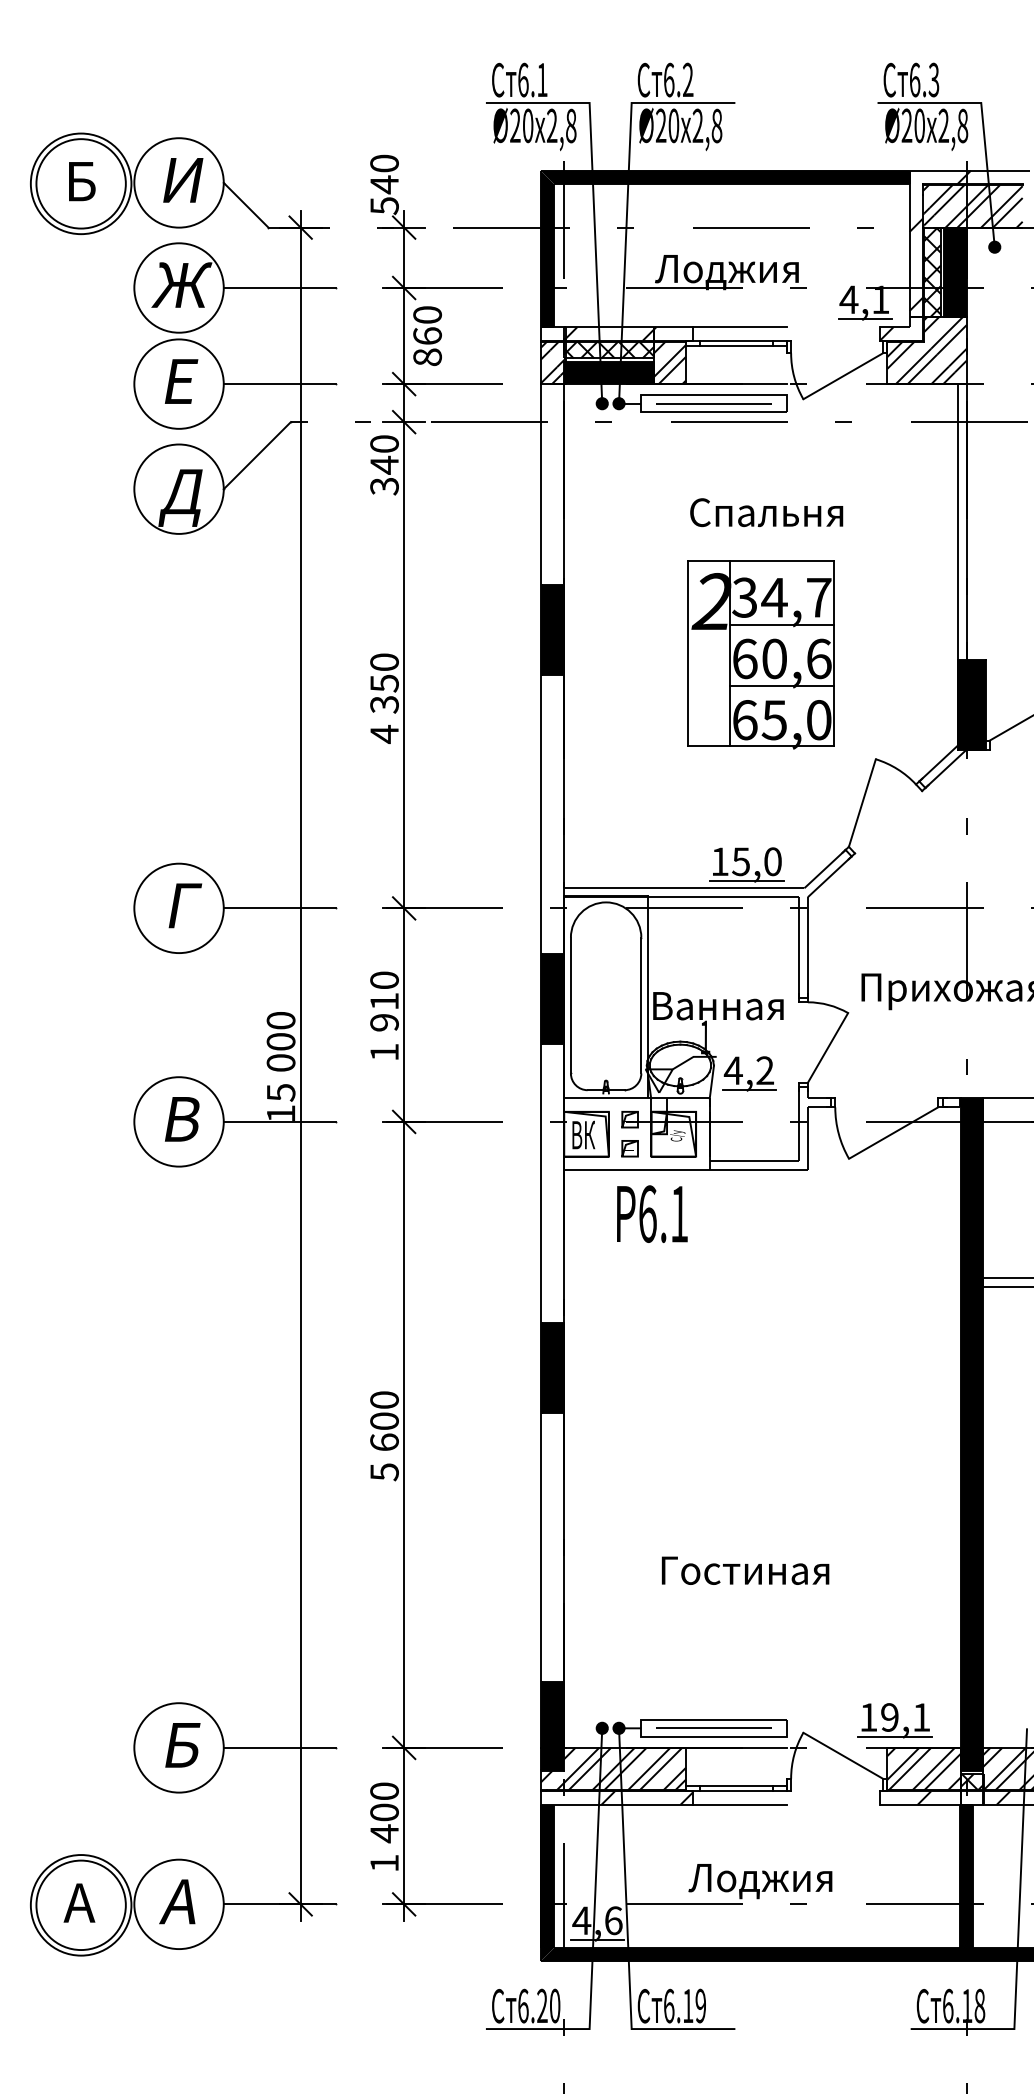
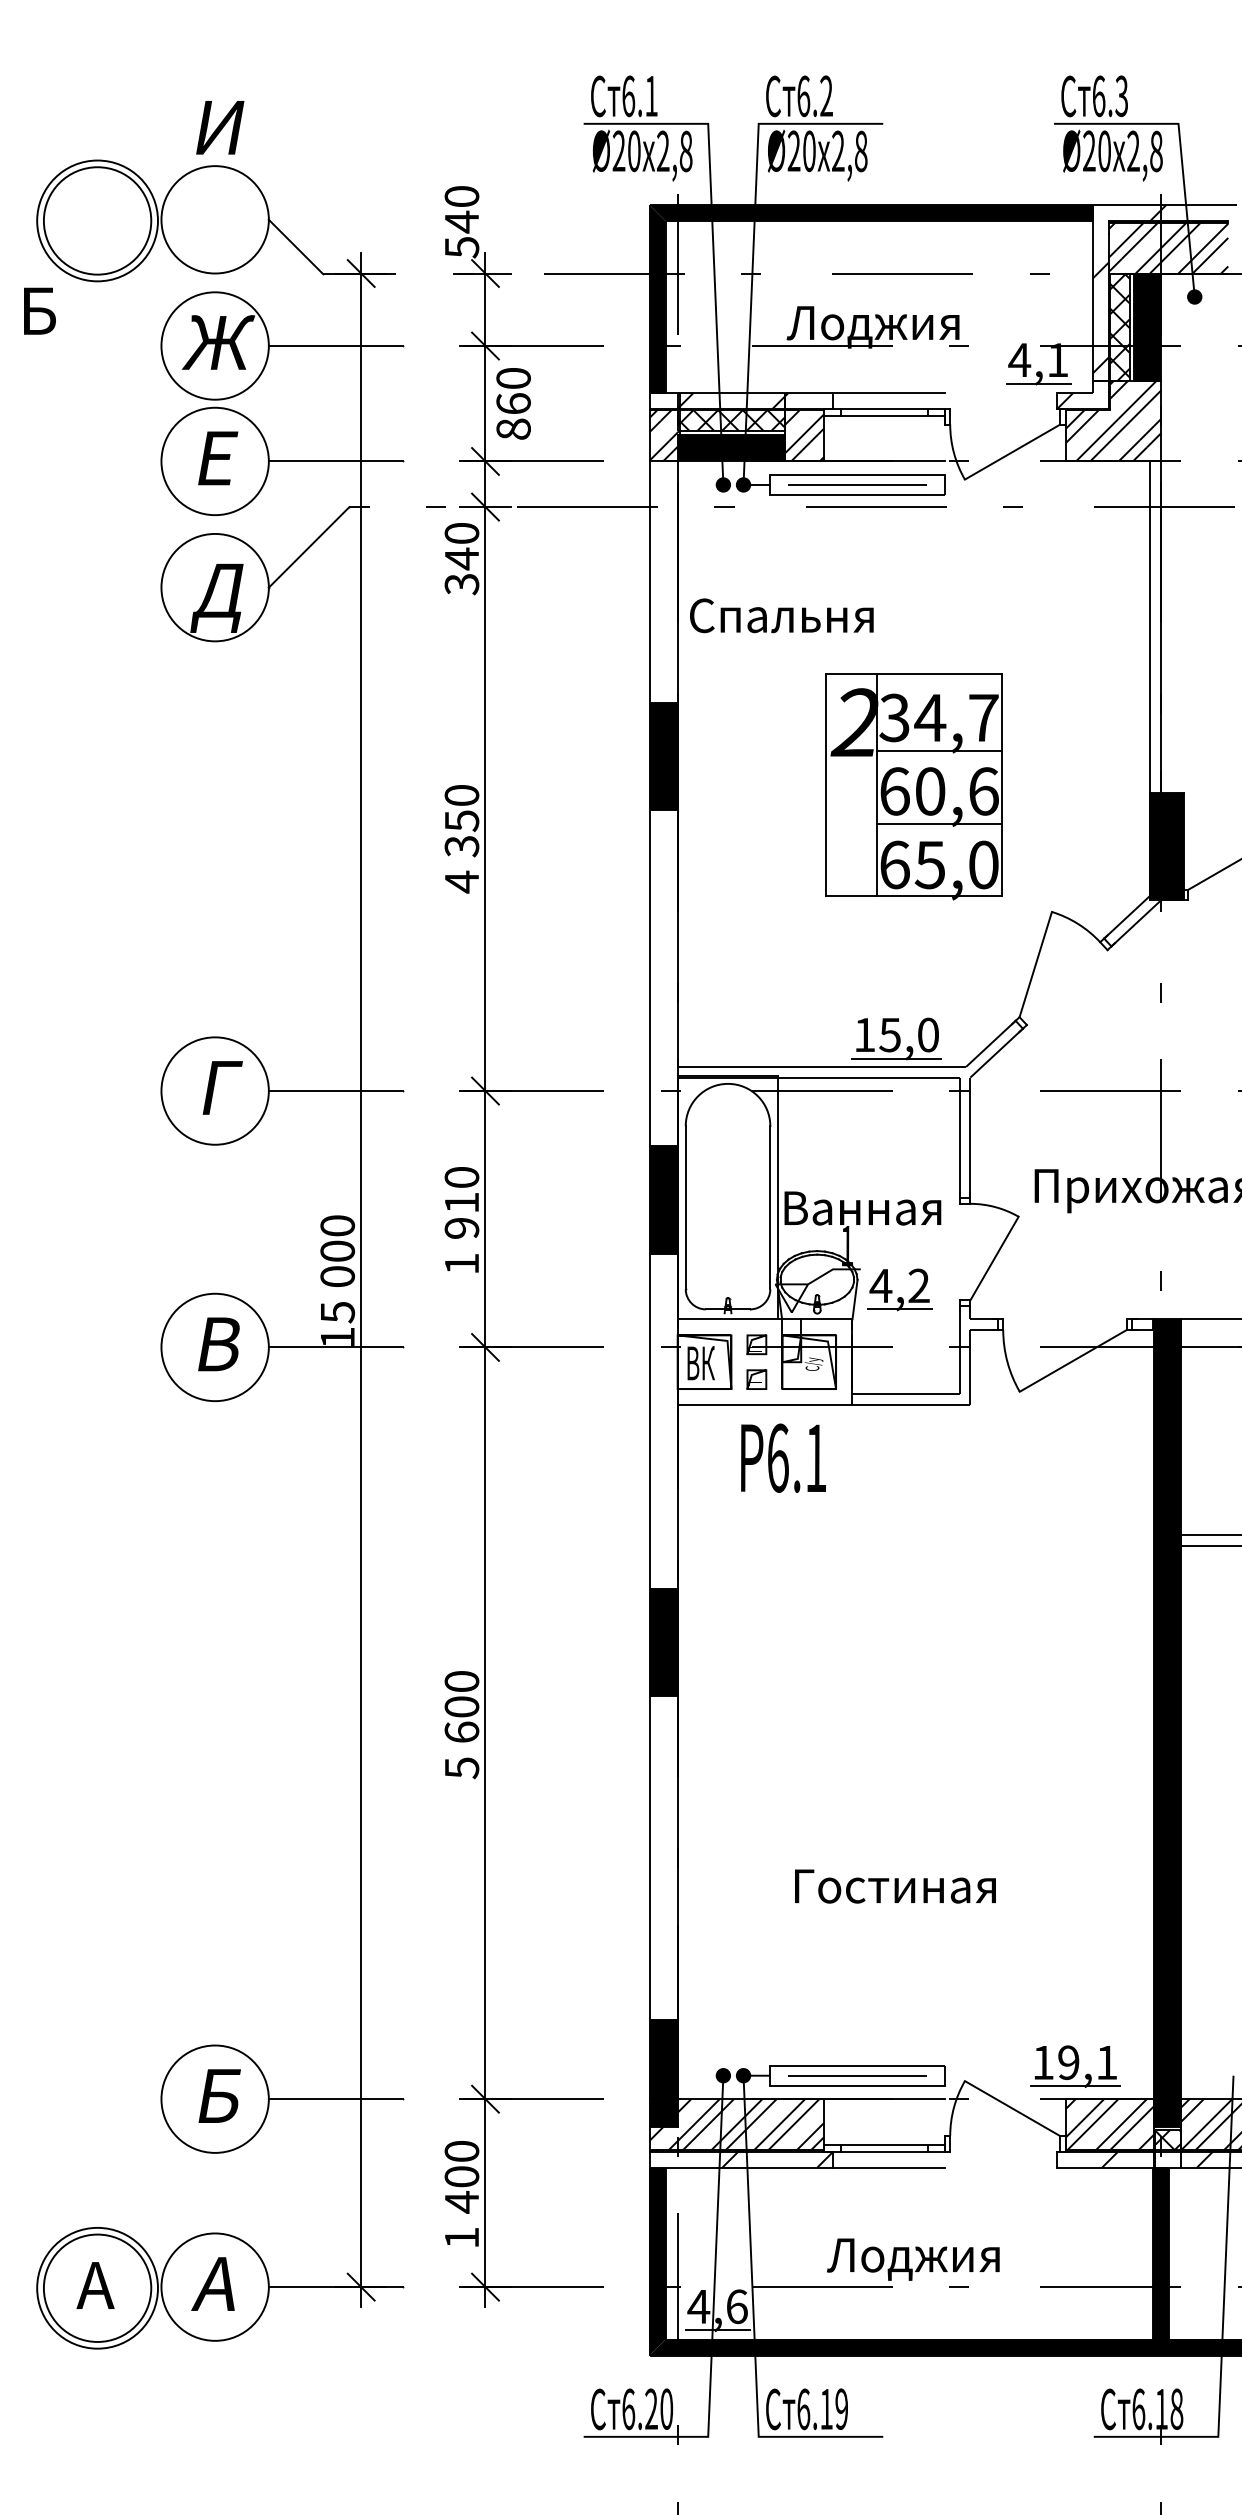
text: (81, 180) -> (39, 310), moved
text: (183, 180) -> (220, 127), moved
text: (766, 512) -> (781, 615), moved

